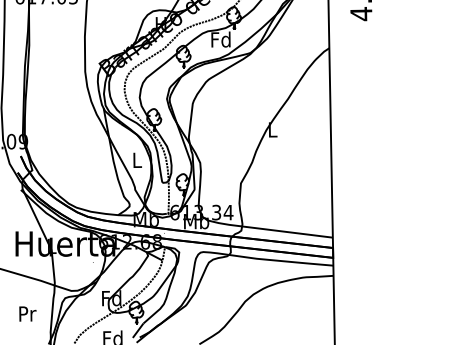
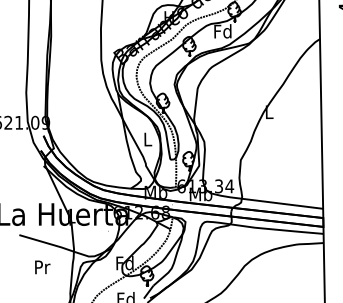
text: (27, 313) -> (42, 266), moved

